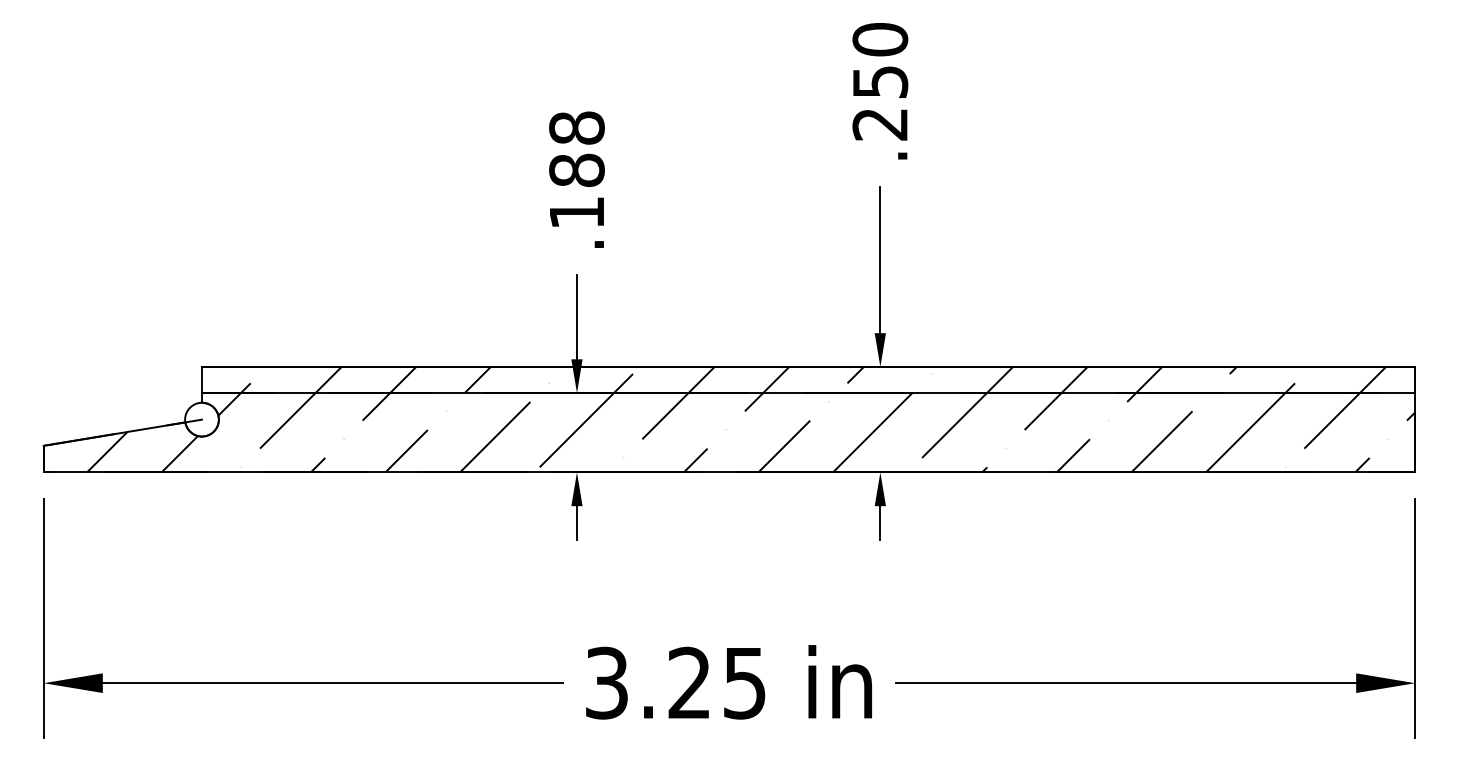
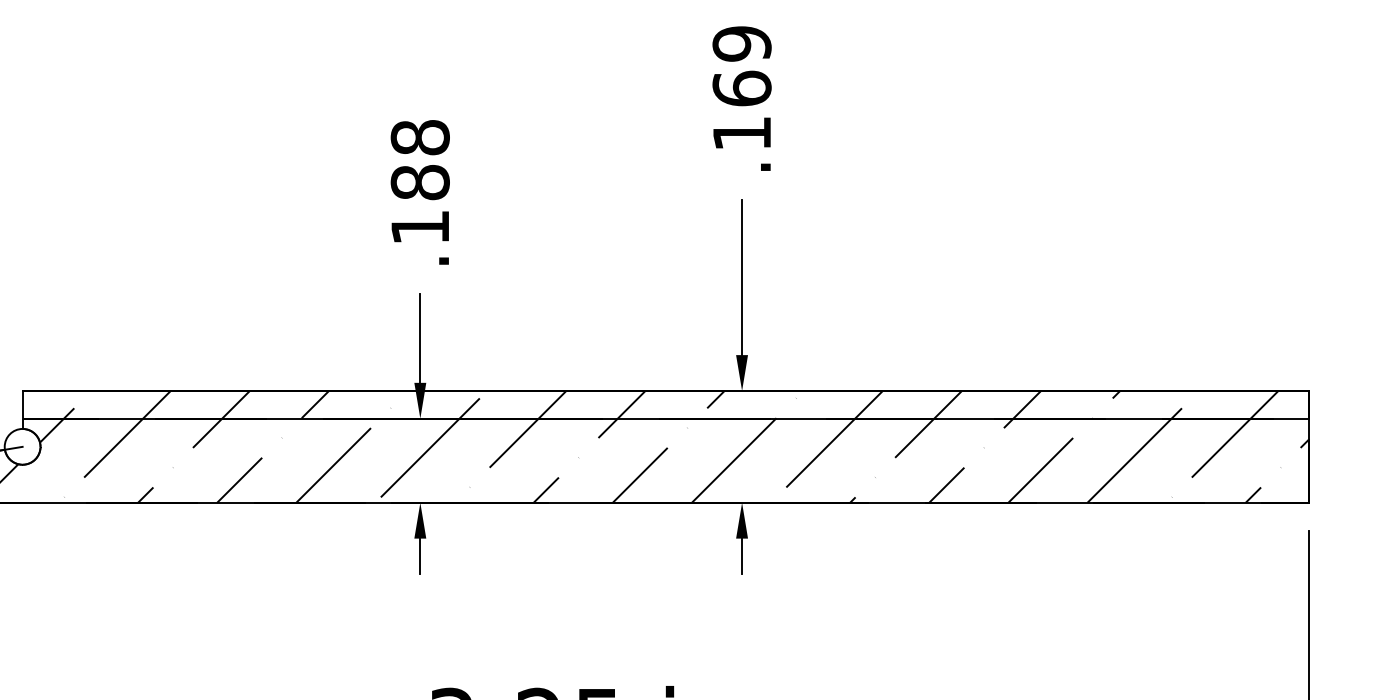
text: (880, 81) -> (742, 88), .250 -> .169

